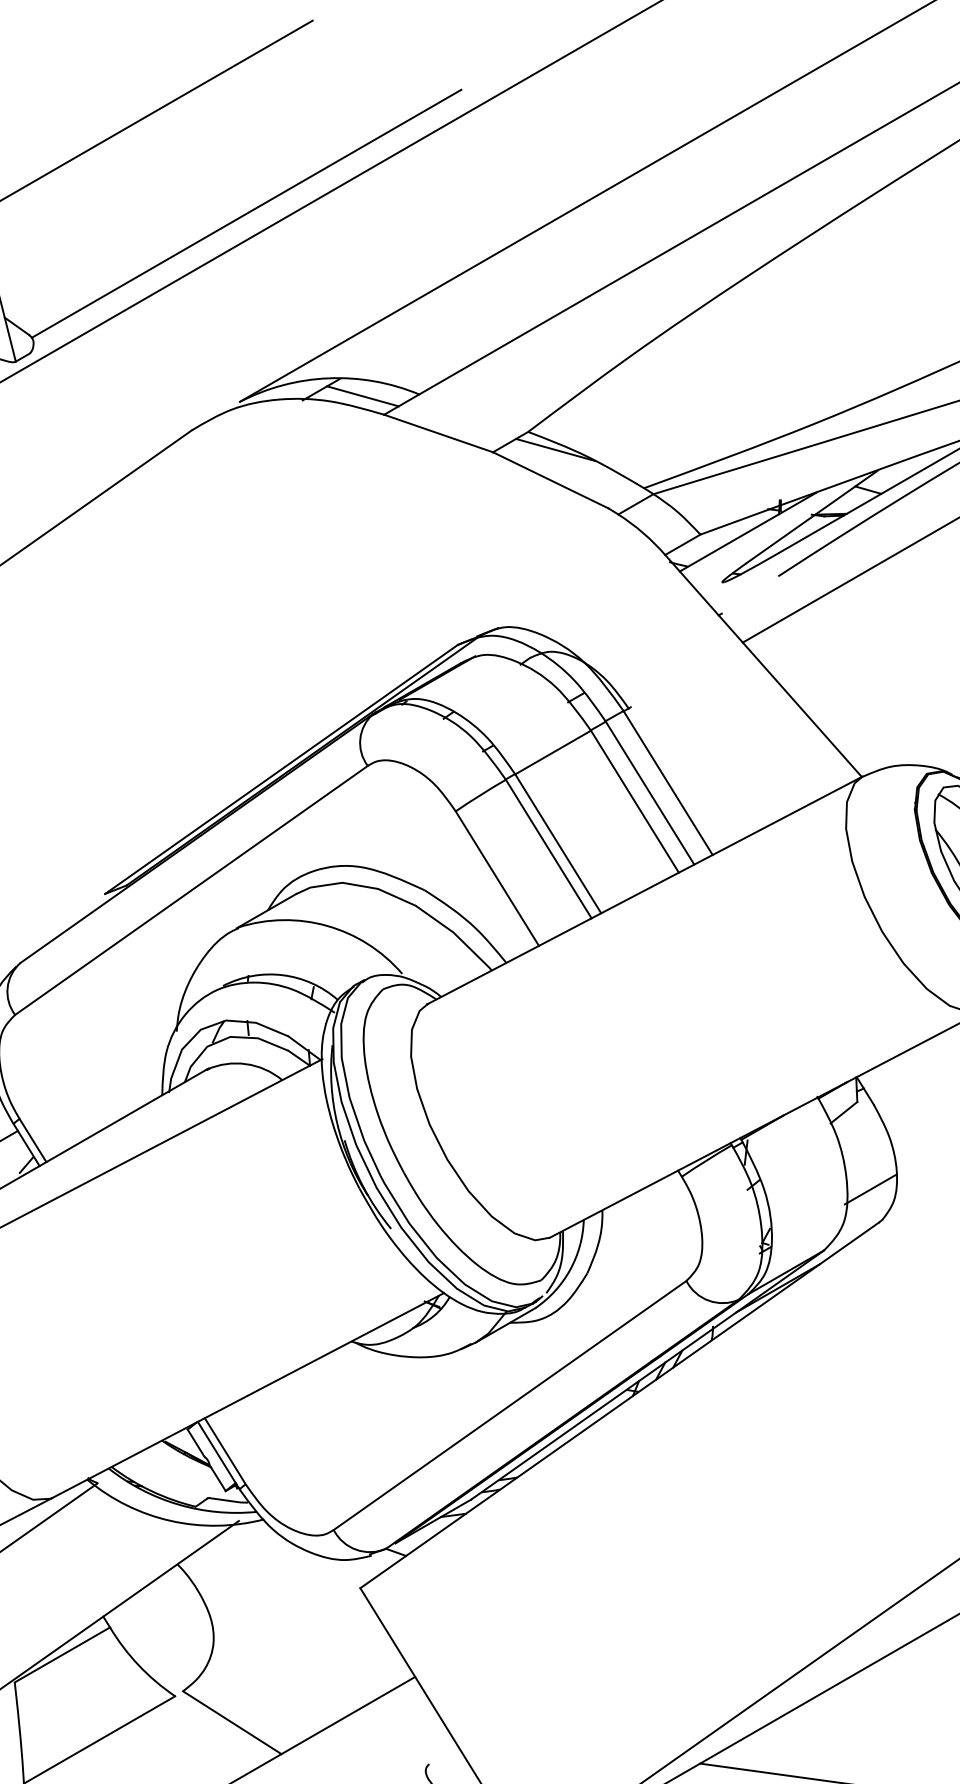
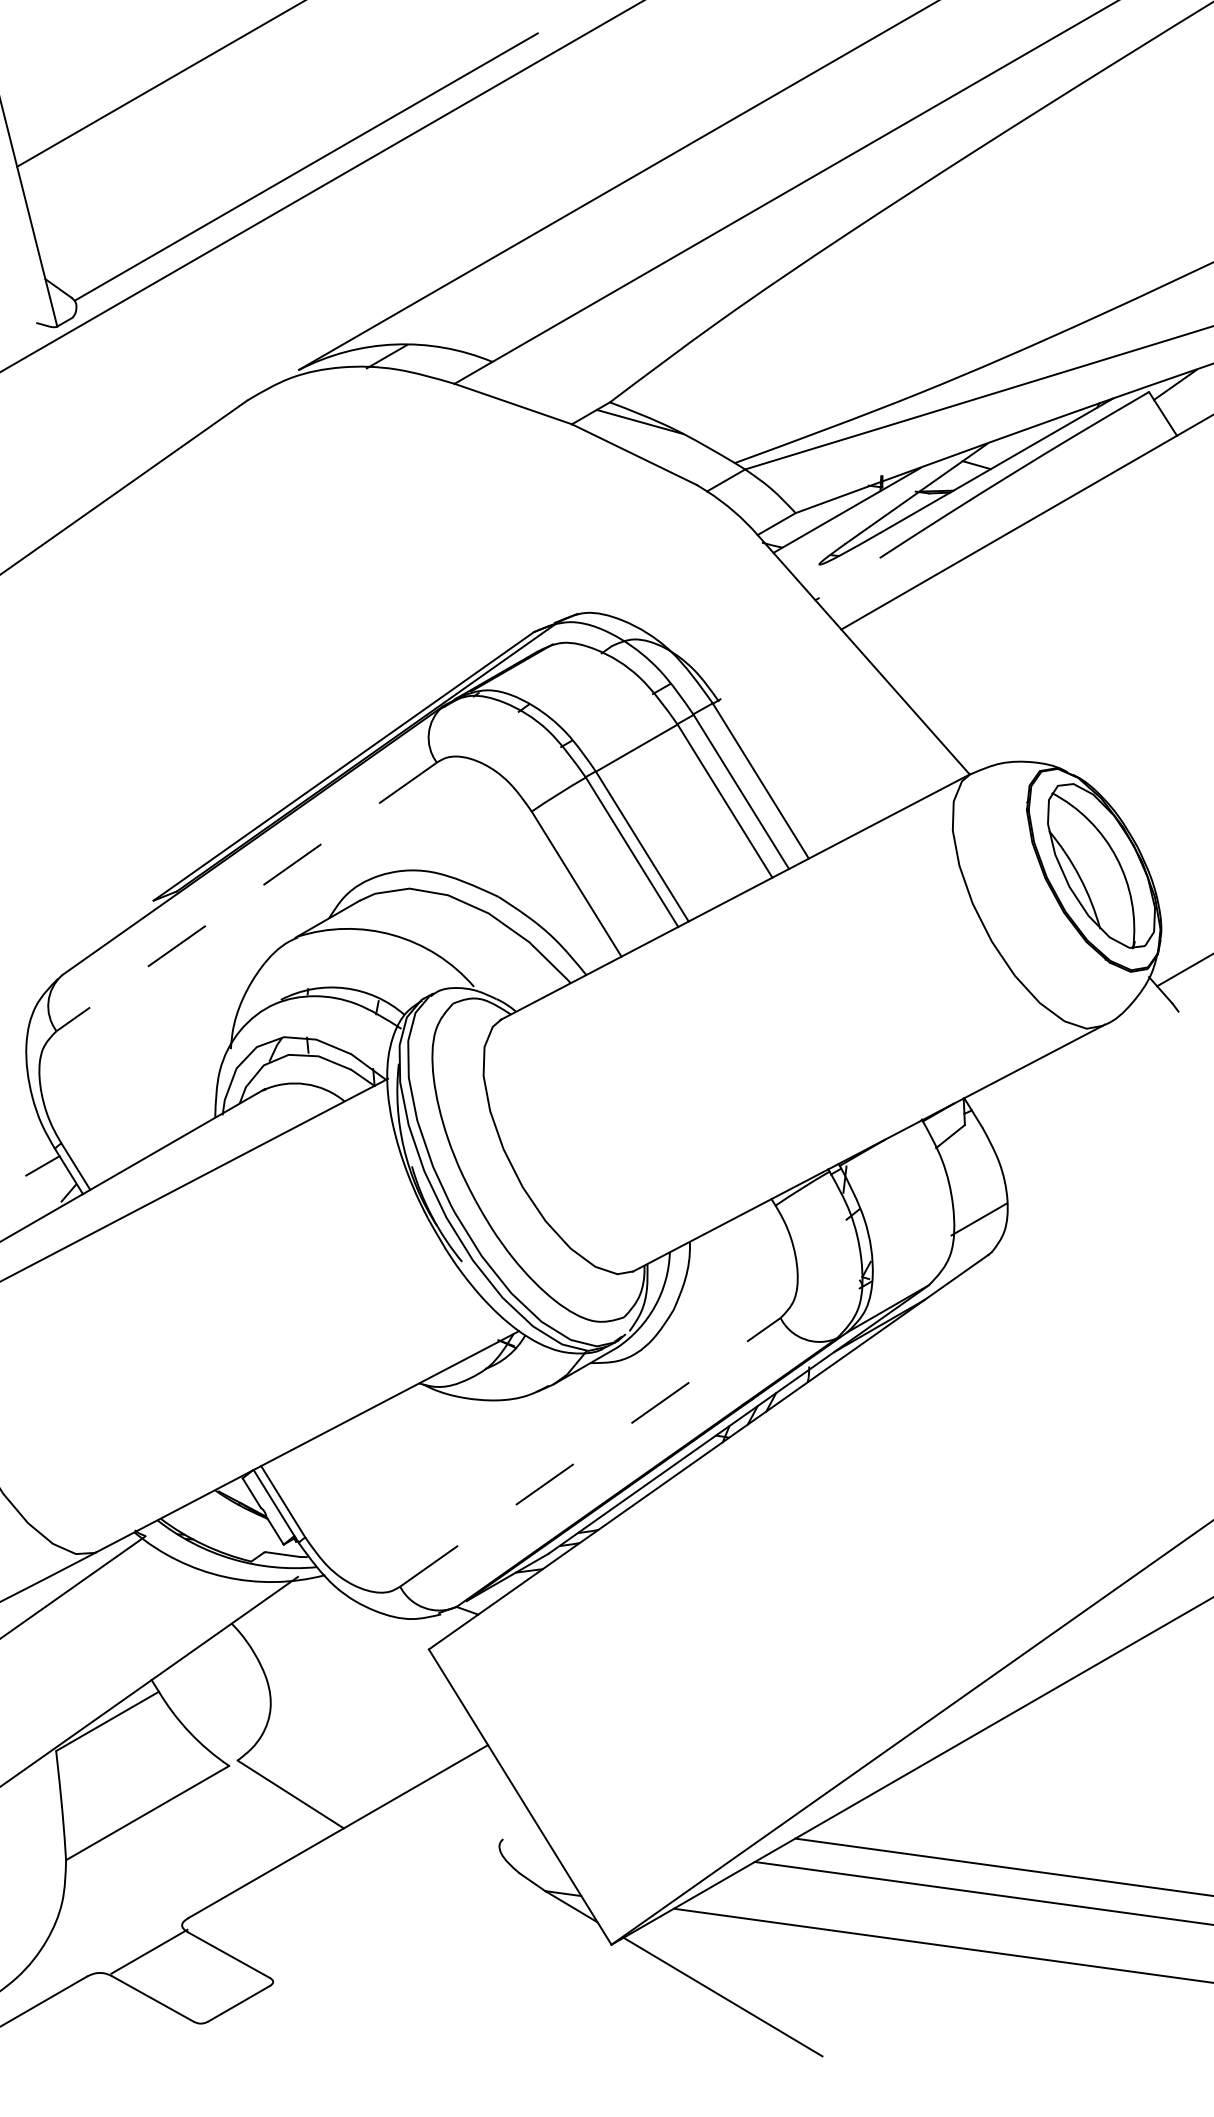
line: (362, 395) -> (431, 363), removed
line: (191, 890) -> (246, 896), solid -> dashed
line: (510, 1405) -> (590, 1452), solid -> dashed

